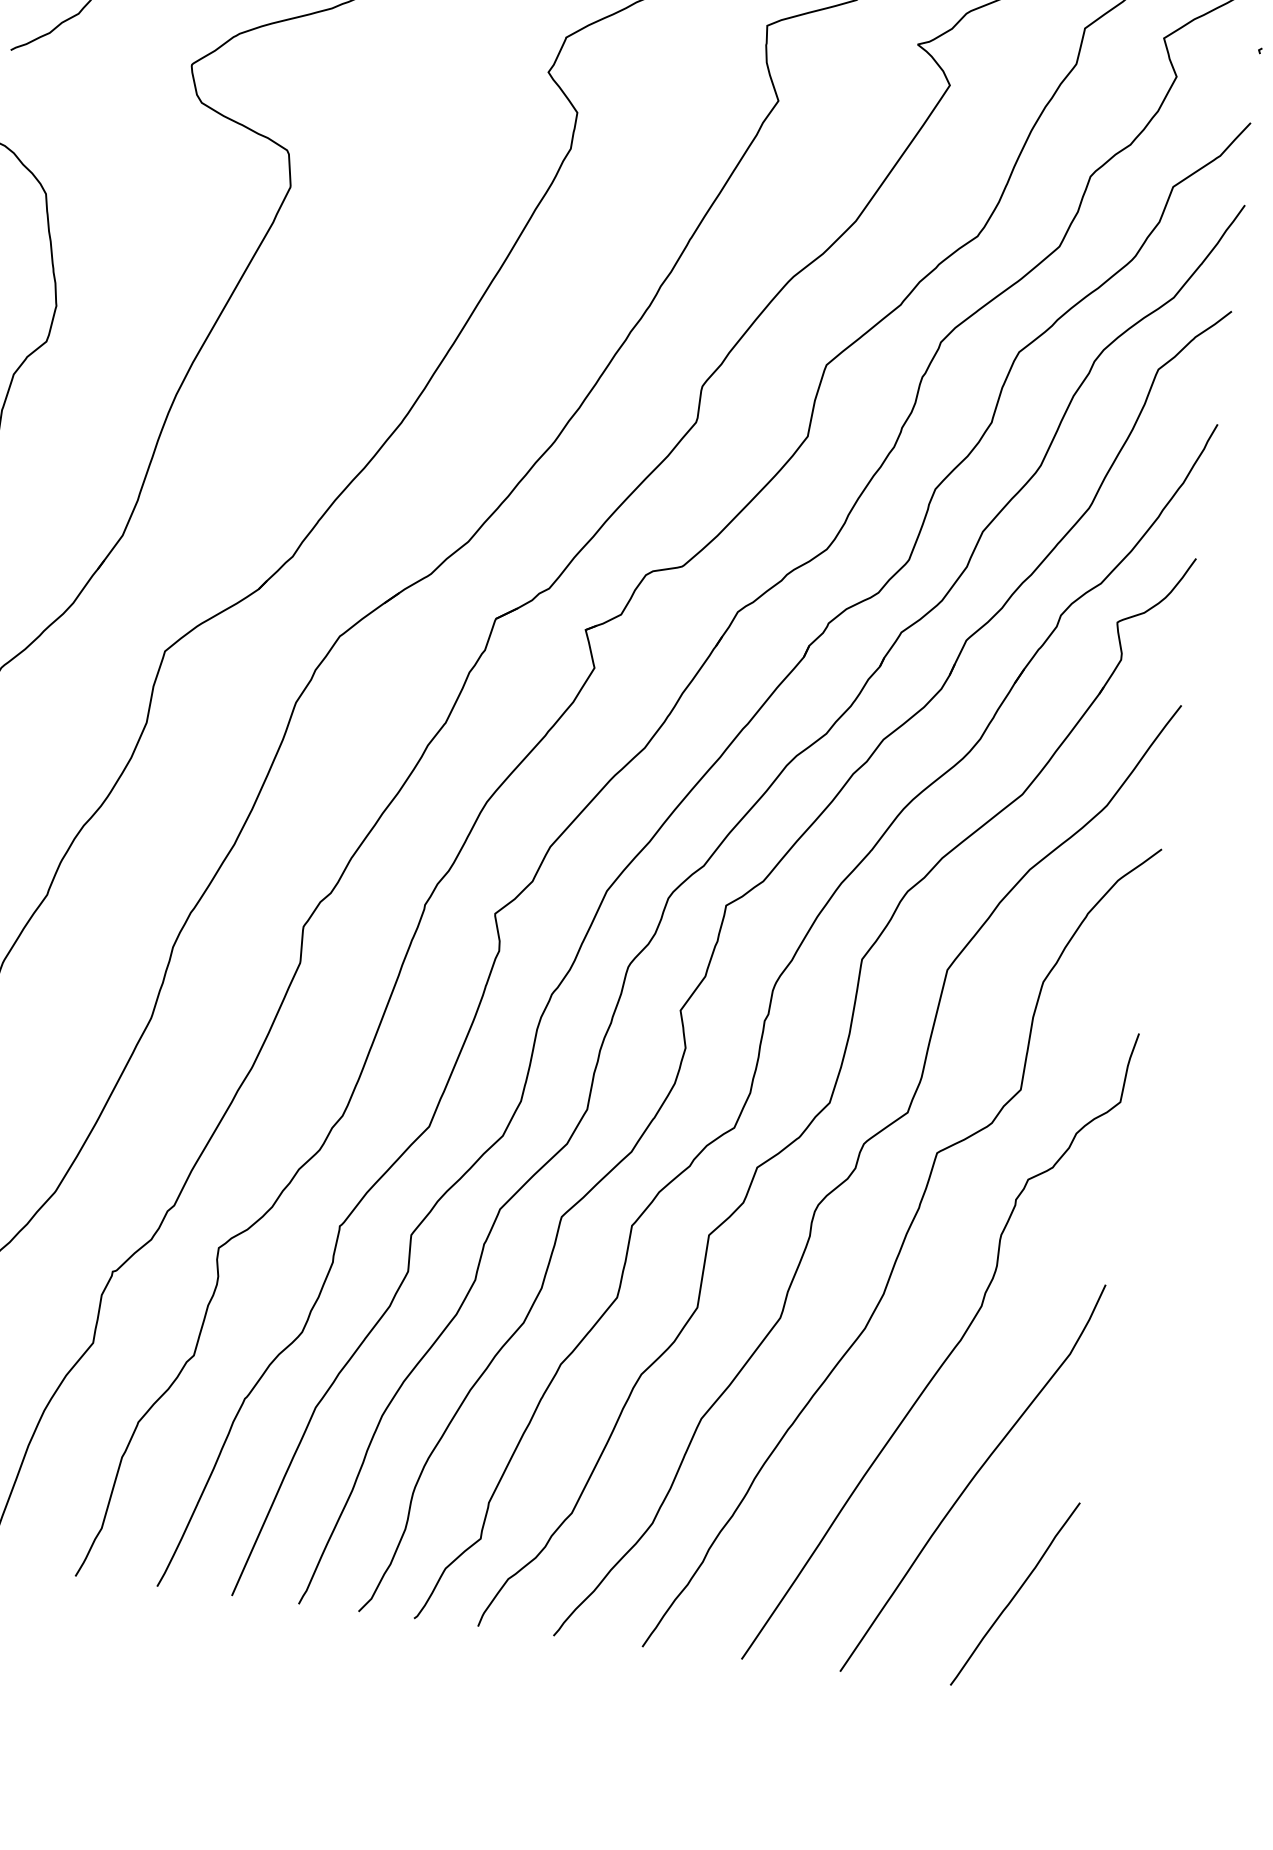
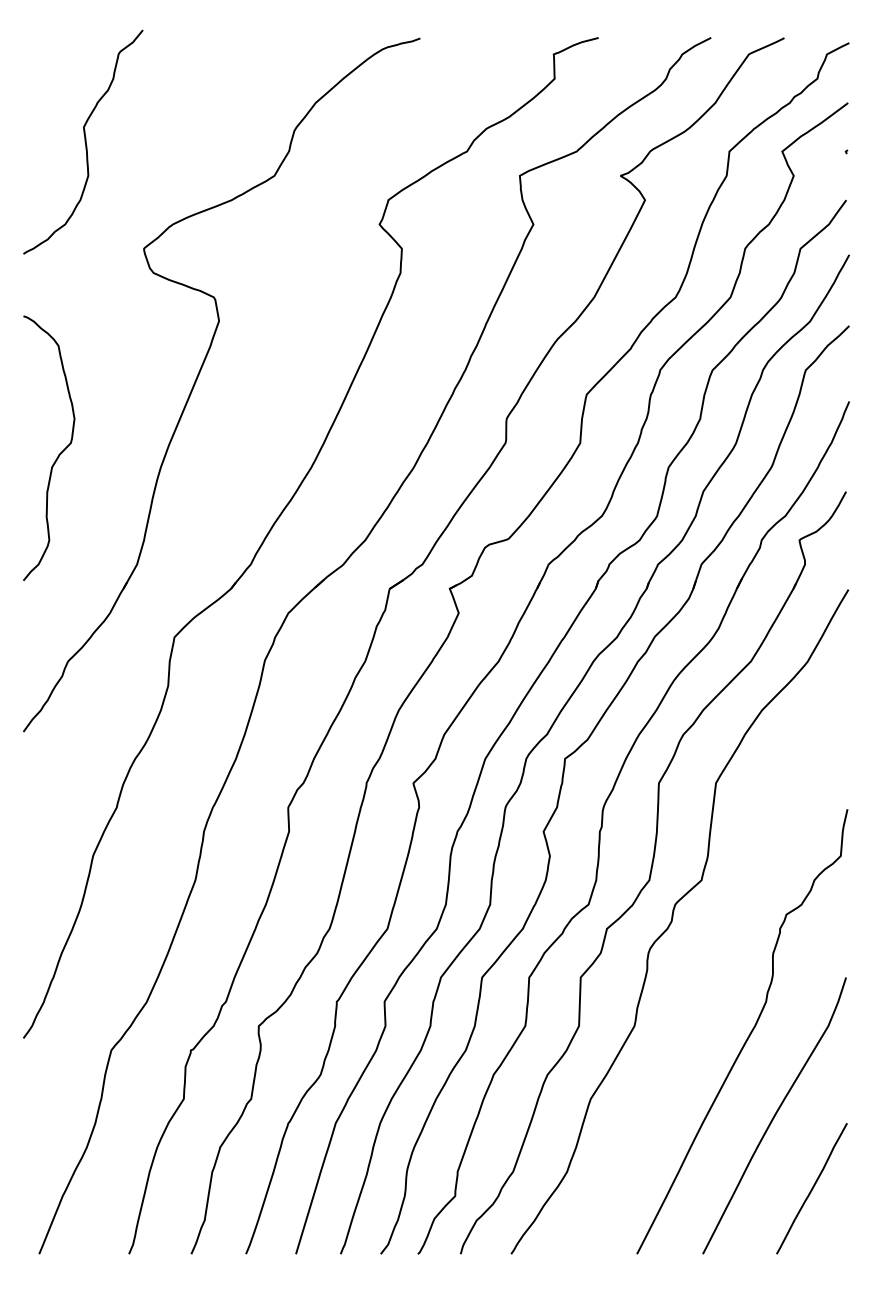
curve: (901, 1247) -> (708, 969), removed

